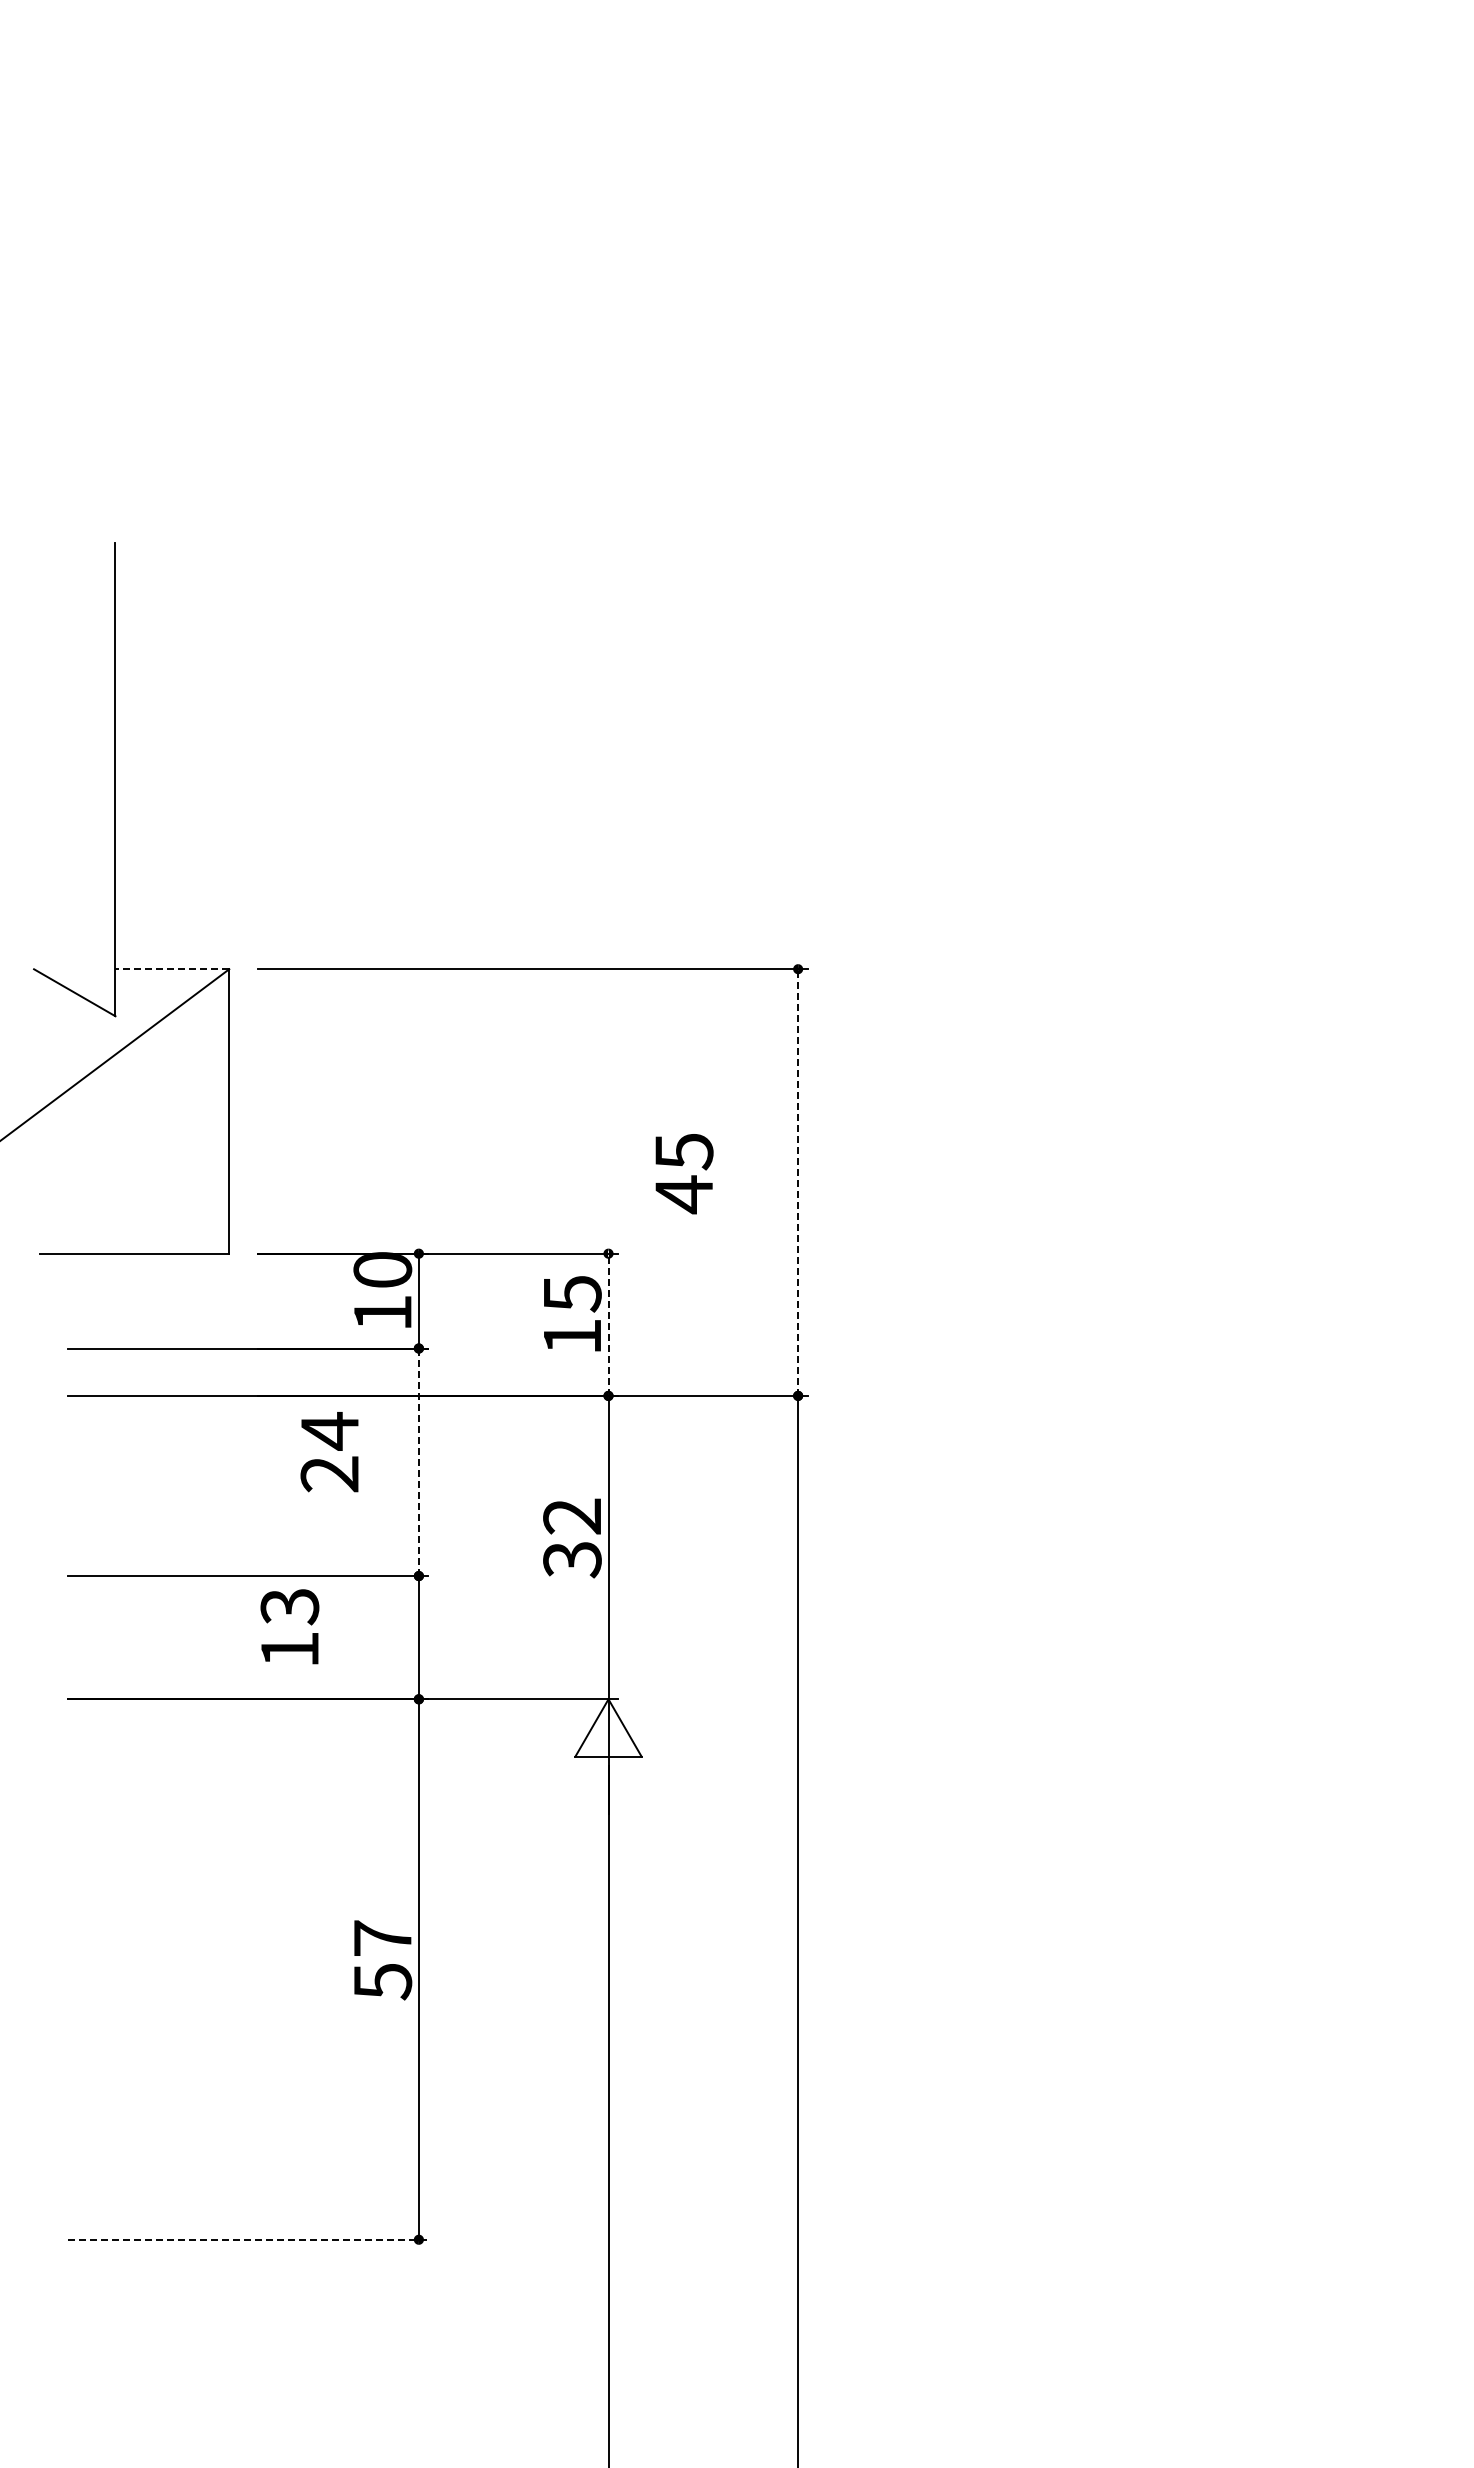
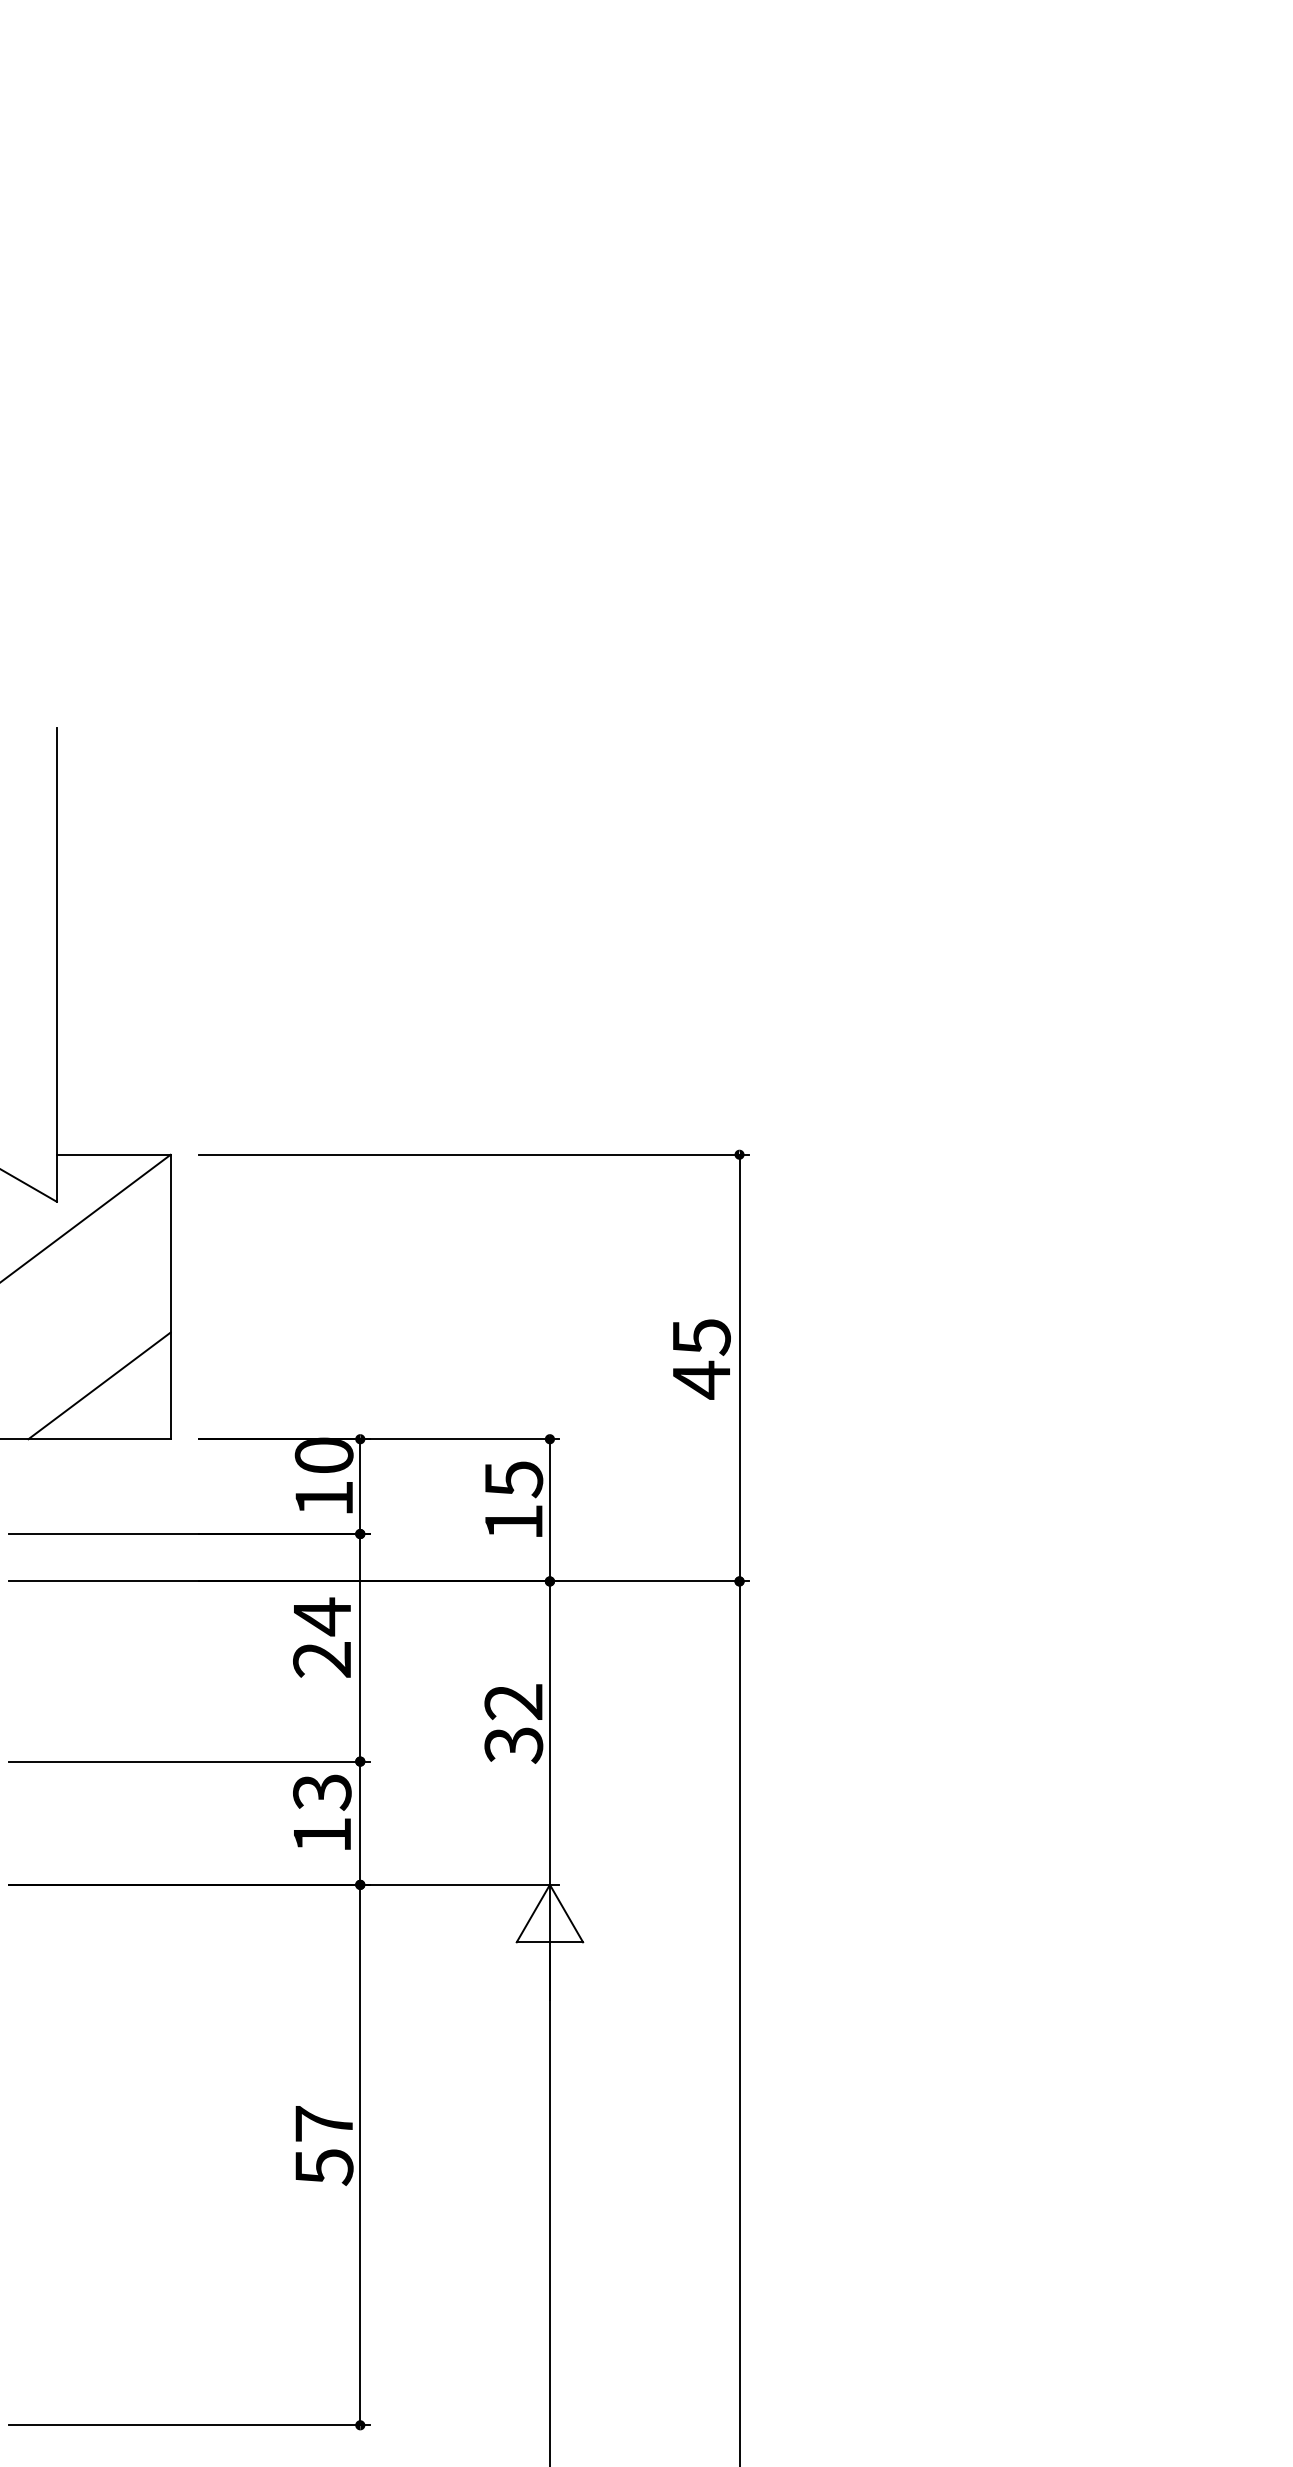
line: (172, 969) -> (113, 1155), dashed -> solid
text: (684, 1174) -> (701, 1360), moved
line: (798, 1182) -> (739, 1368), dashed -> solid
line: (158, 1200) -> (99, 1386), added
line: (608, 1324) -> (549, 1510), dashed -> solid
text: (329, 1452) -> (321, 1638), moved
line: (418, 1462) -> (359, 1648), dashed -> solid
text: (289, 1626) -> (321, 1812), moved
line: (248, 2239) -> (189, 2425), dashed -> solid

